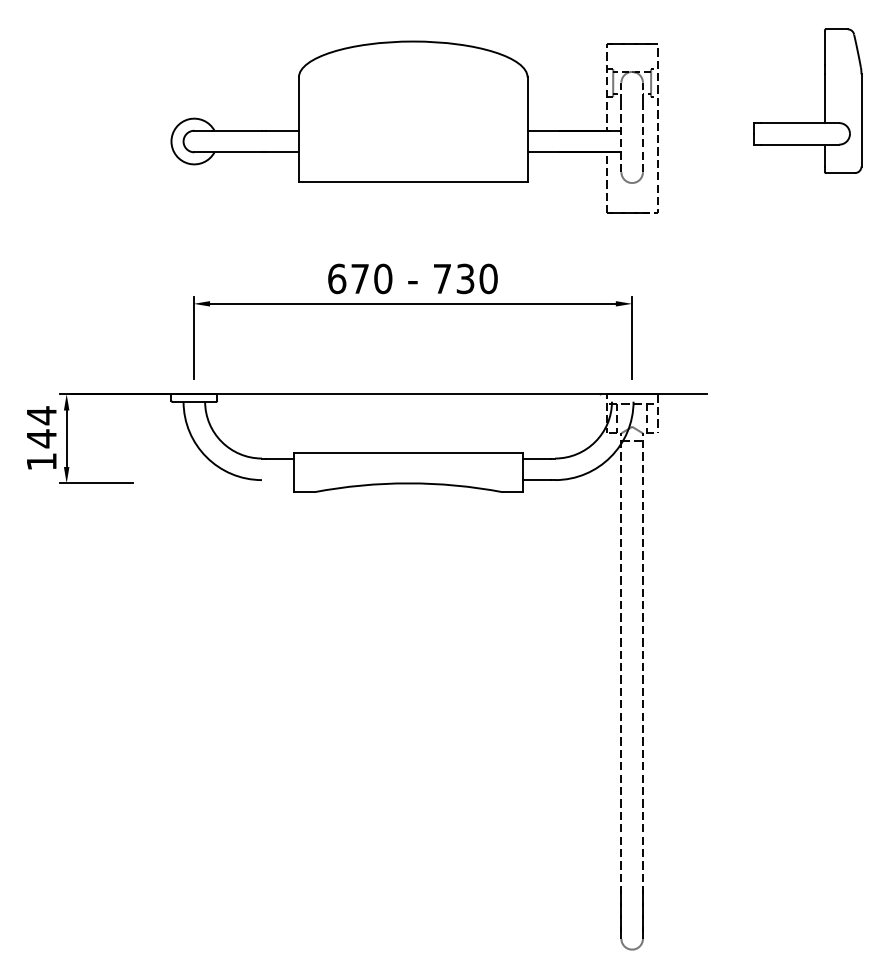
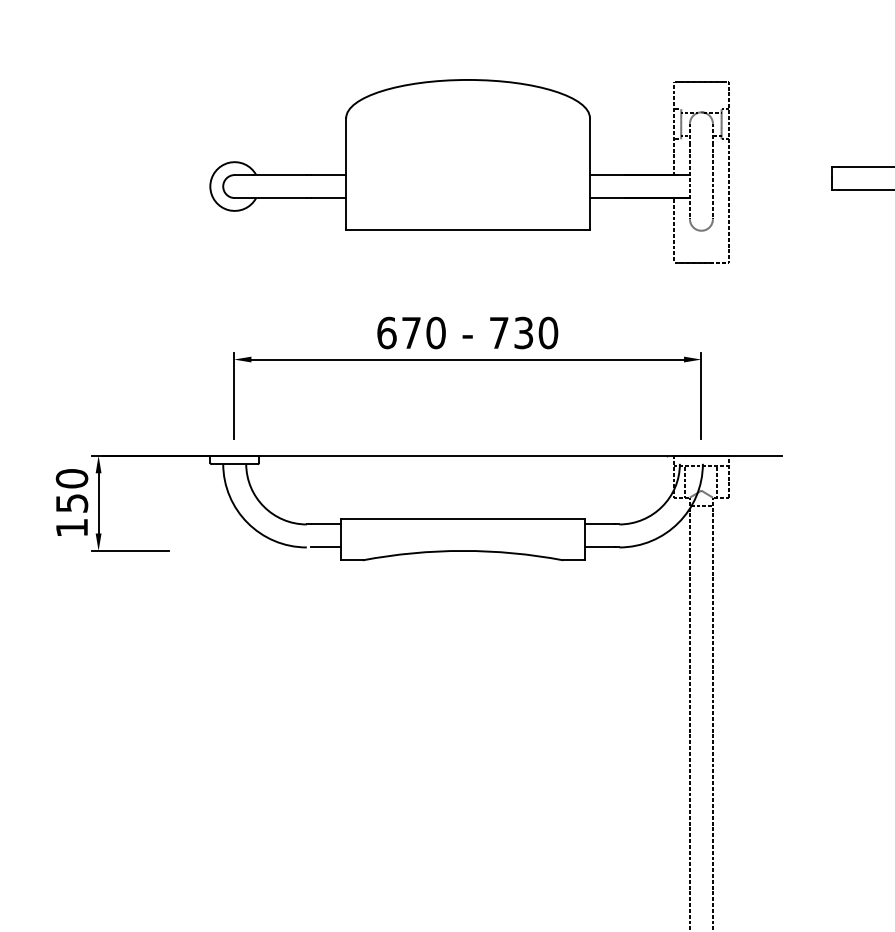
text: (41, 427) -> (71, 491), 144 -> 150
line: (280, 480) -> (326, 547), added

